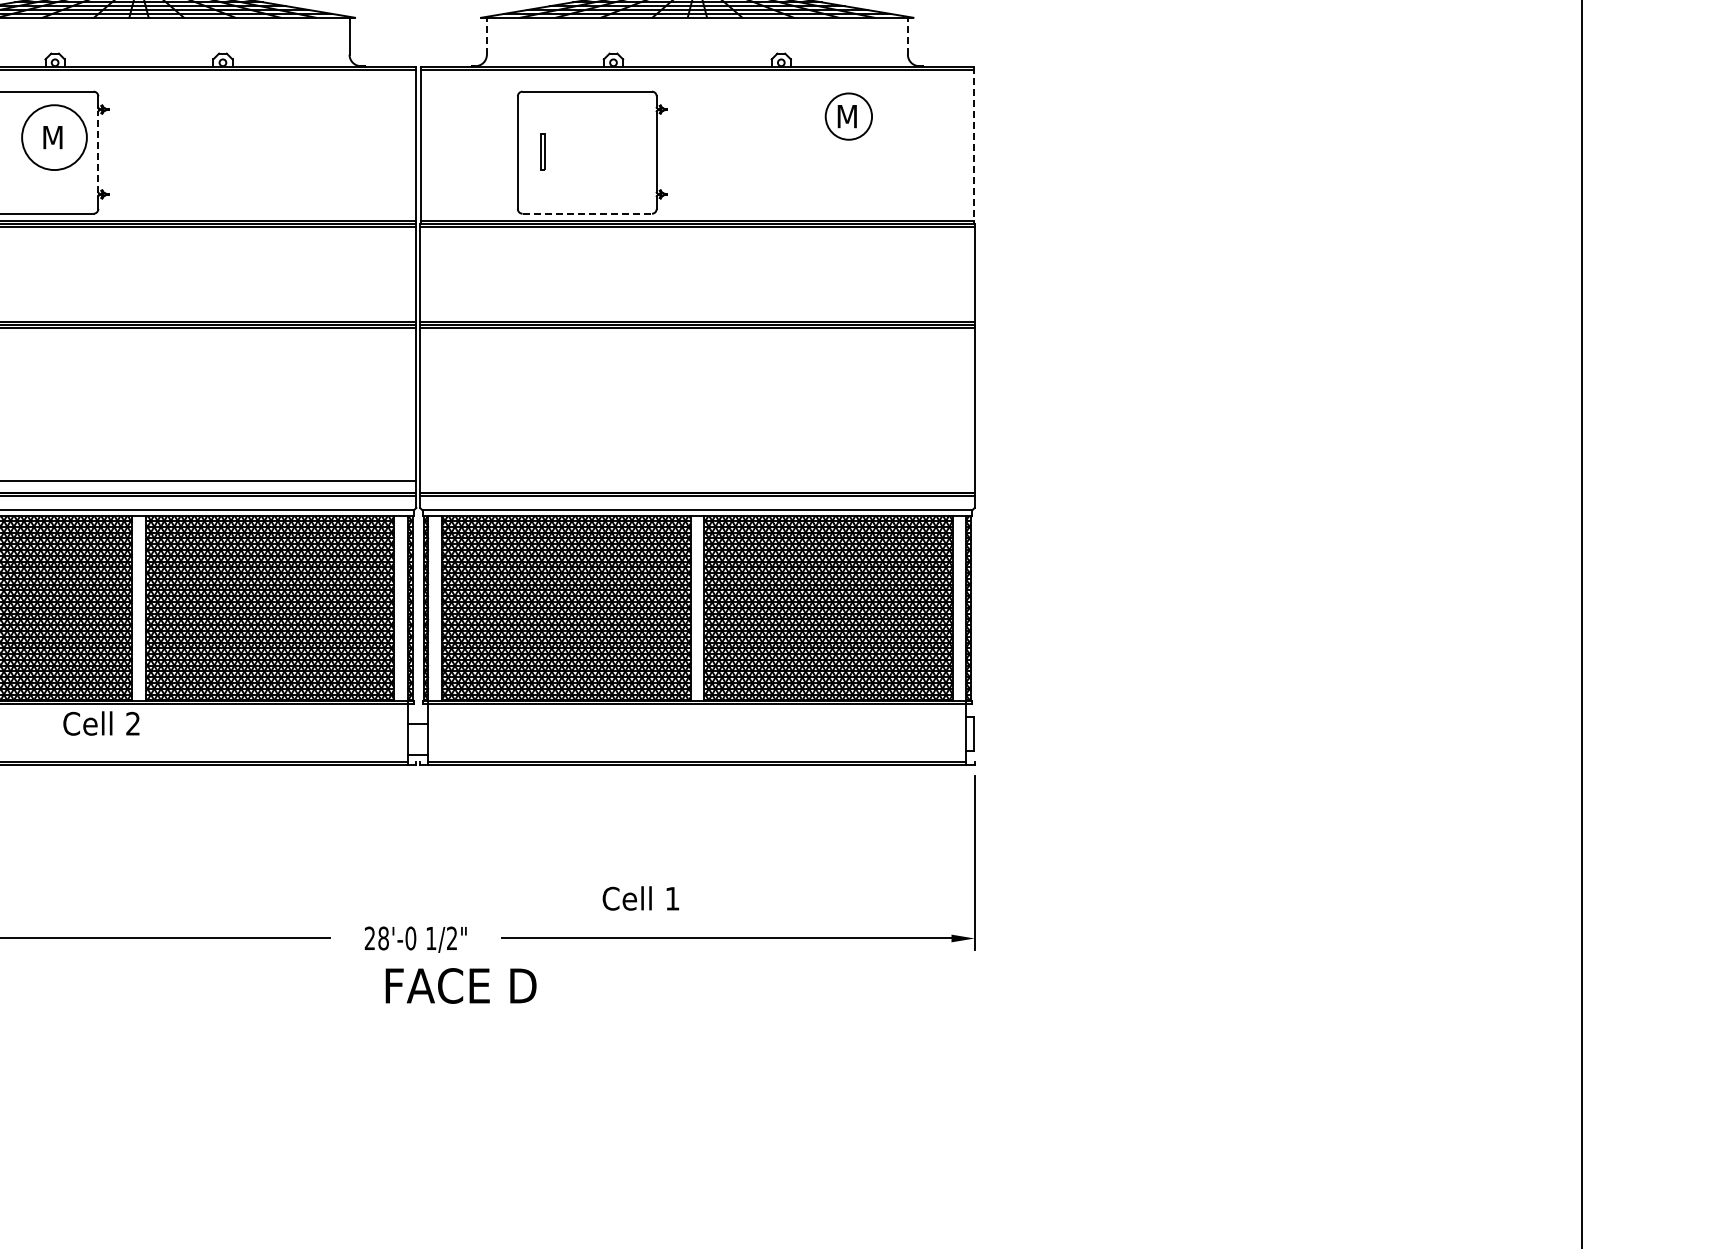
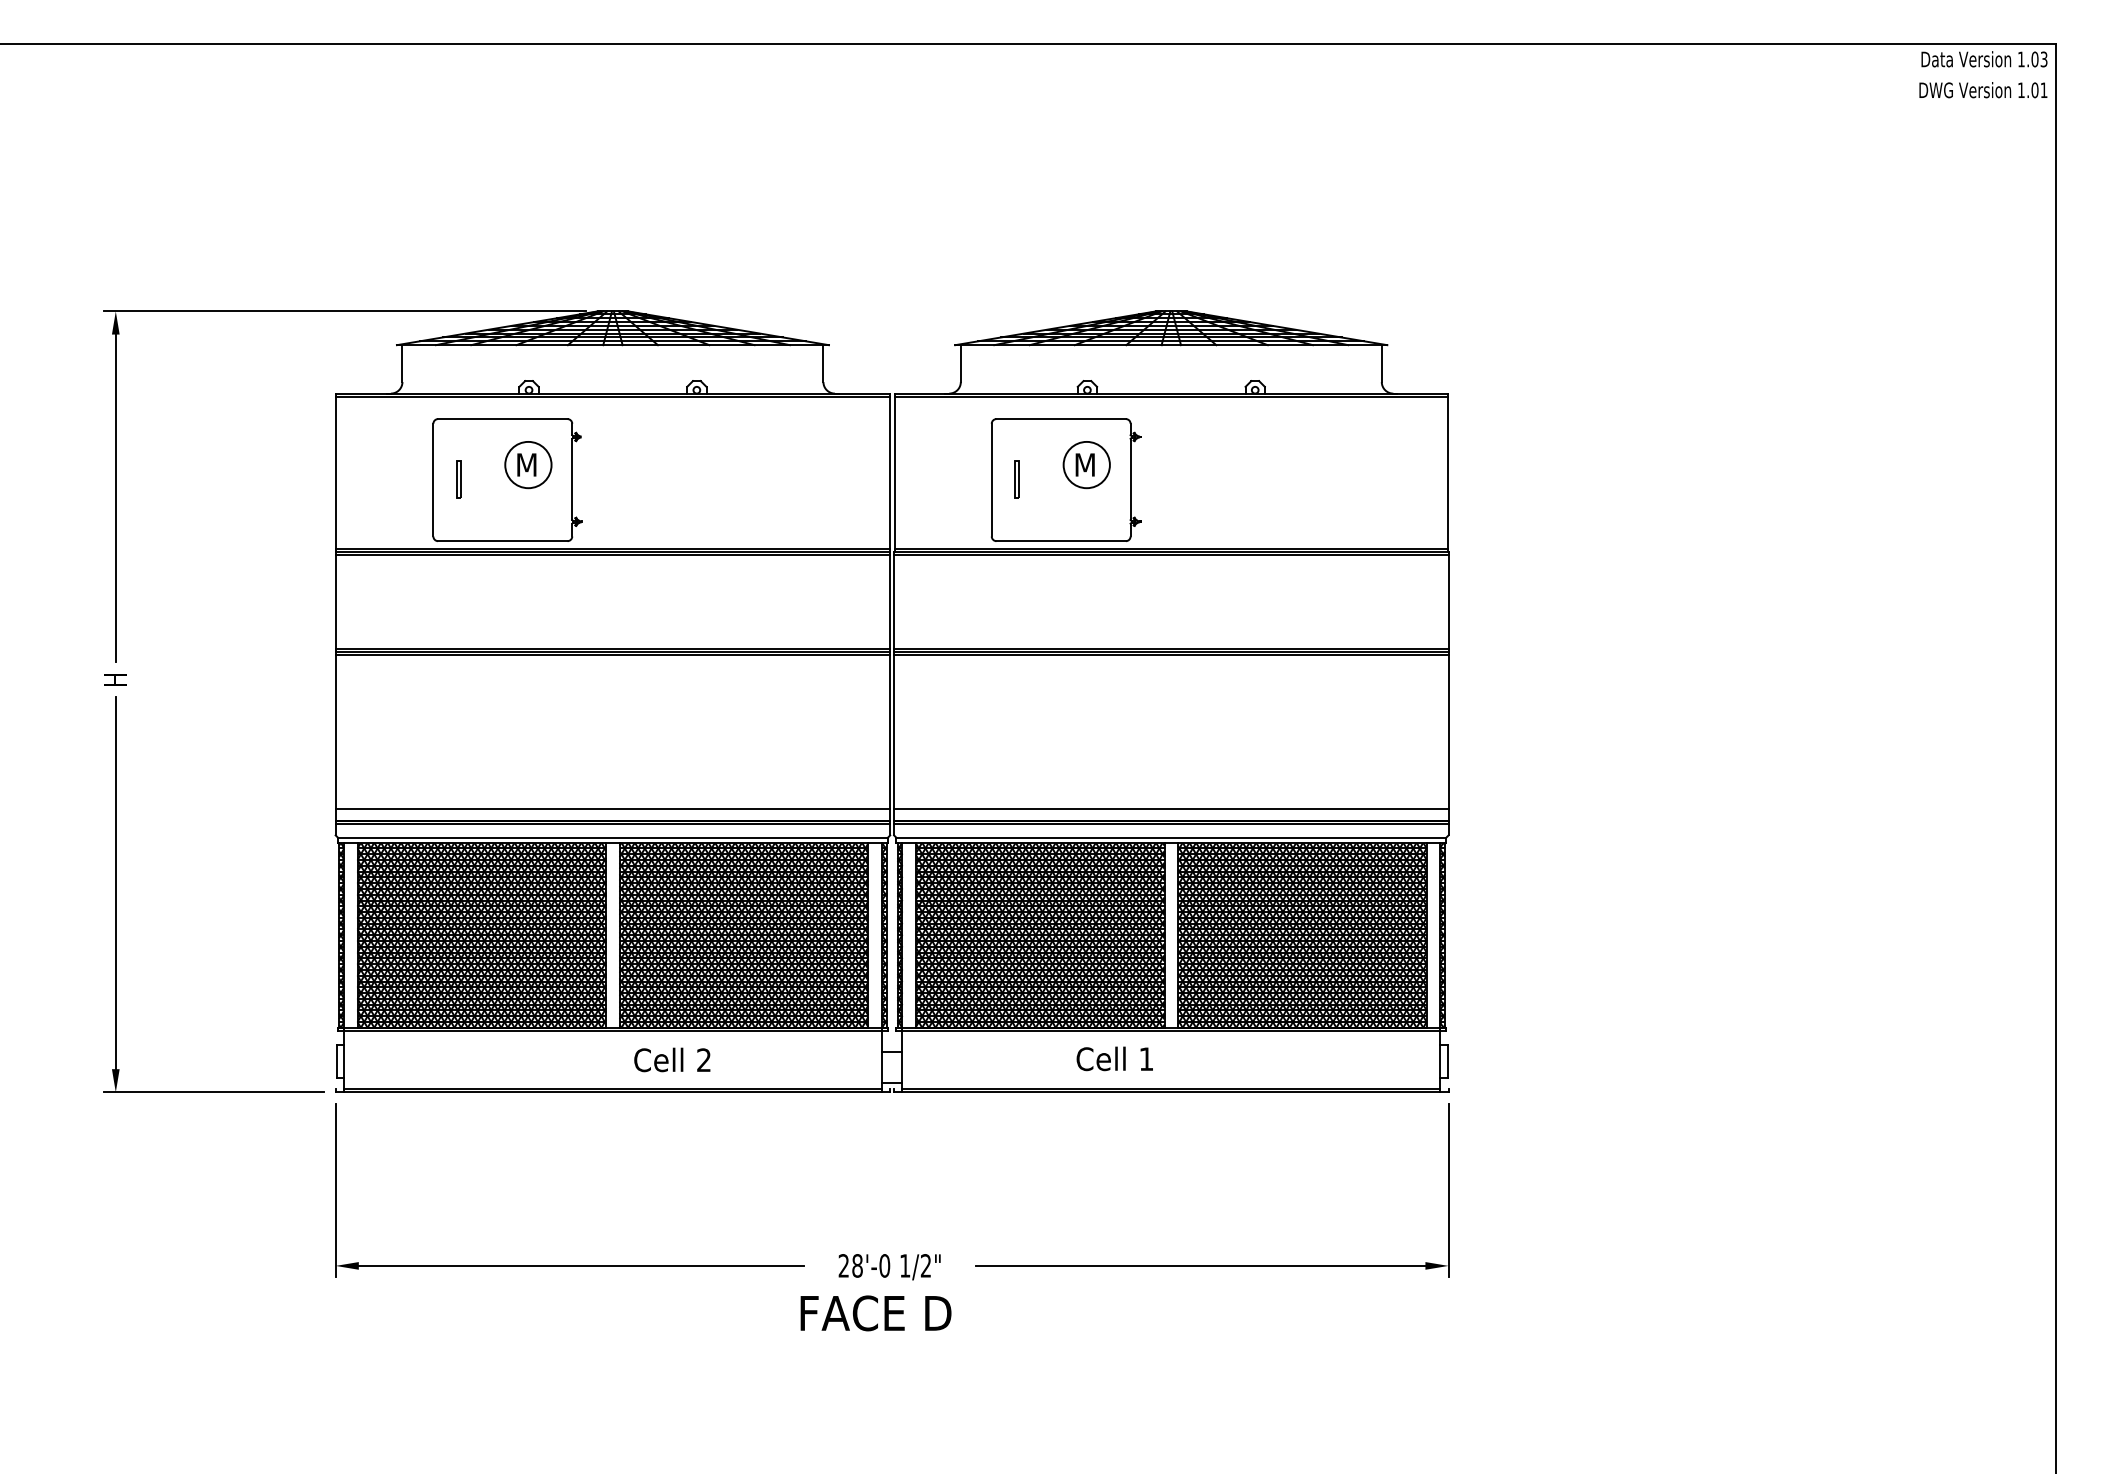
line: (486, 36) -> (960, 363), dashed -> solid
line: (907, 36) -> (1381, 363), dashed -> solid
part: (848, 117) -> (1086, 465), moved
circle: (54, 137) -> (528, 464), size x0.71
line: (974, 146) -> (1448, 473), dashed -> solid
line: (98, 152) -> (572, 479), dashed -> solid
line: (587, 214) -> (1061, 541), dashed -> solid
line: (697, 481) -> (1171, 808), added
text: (101, 723) -> (672, 1059), moved
text: (640, 898) -> (1114, 1058), moved
text: (460, 986) -> (875, 1313), moved

